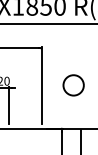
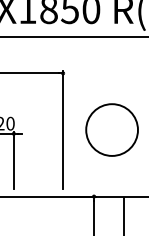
circle: (73, 85) -> (111, 130), size x1.67

